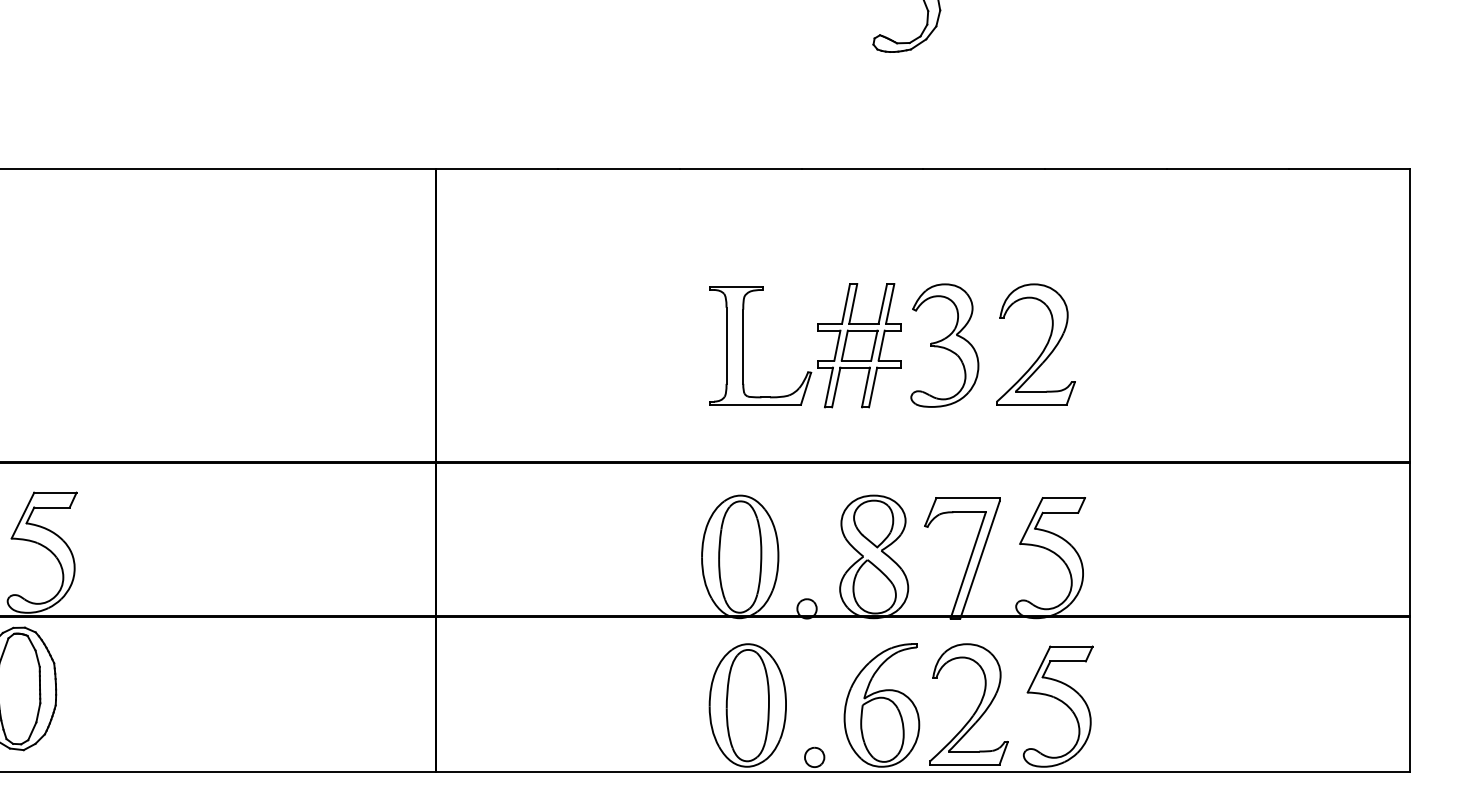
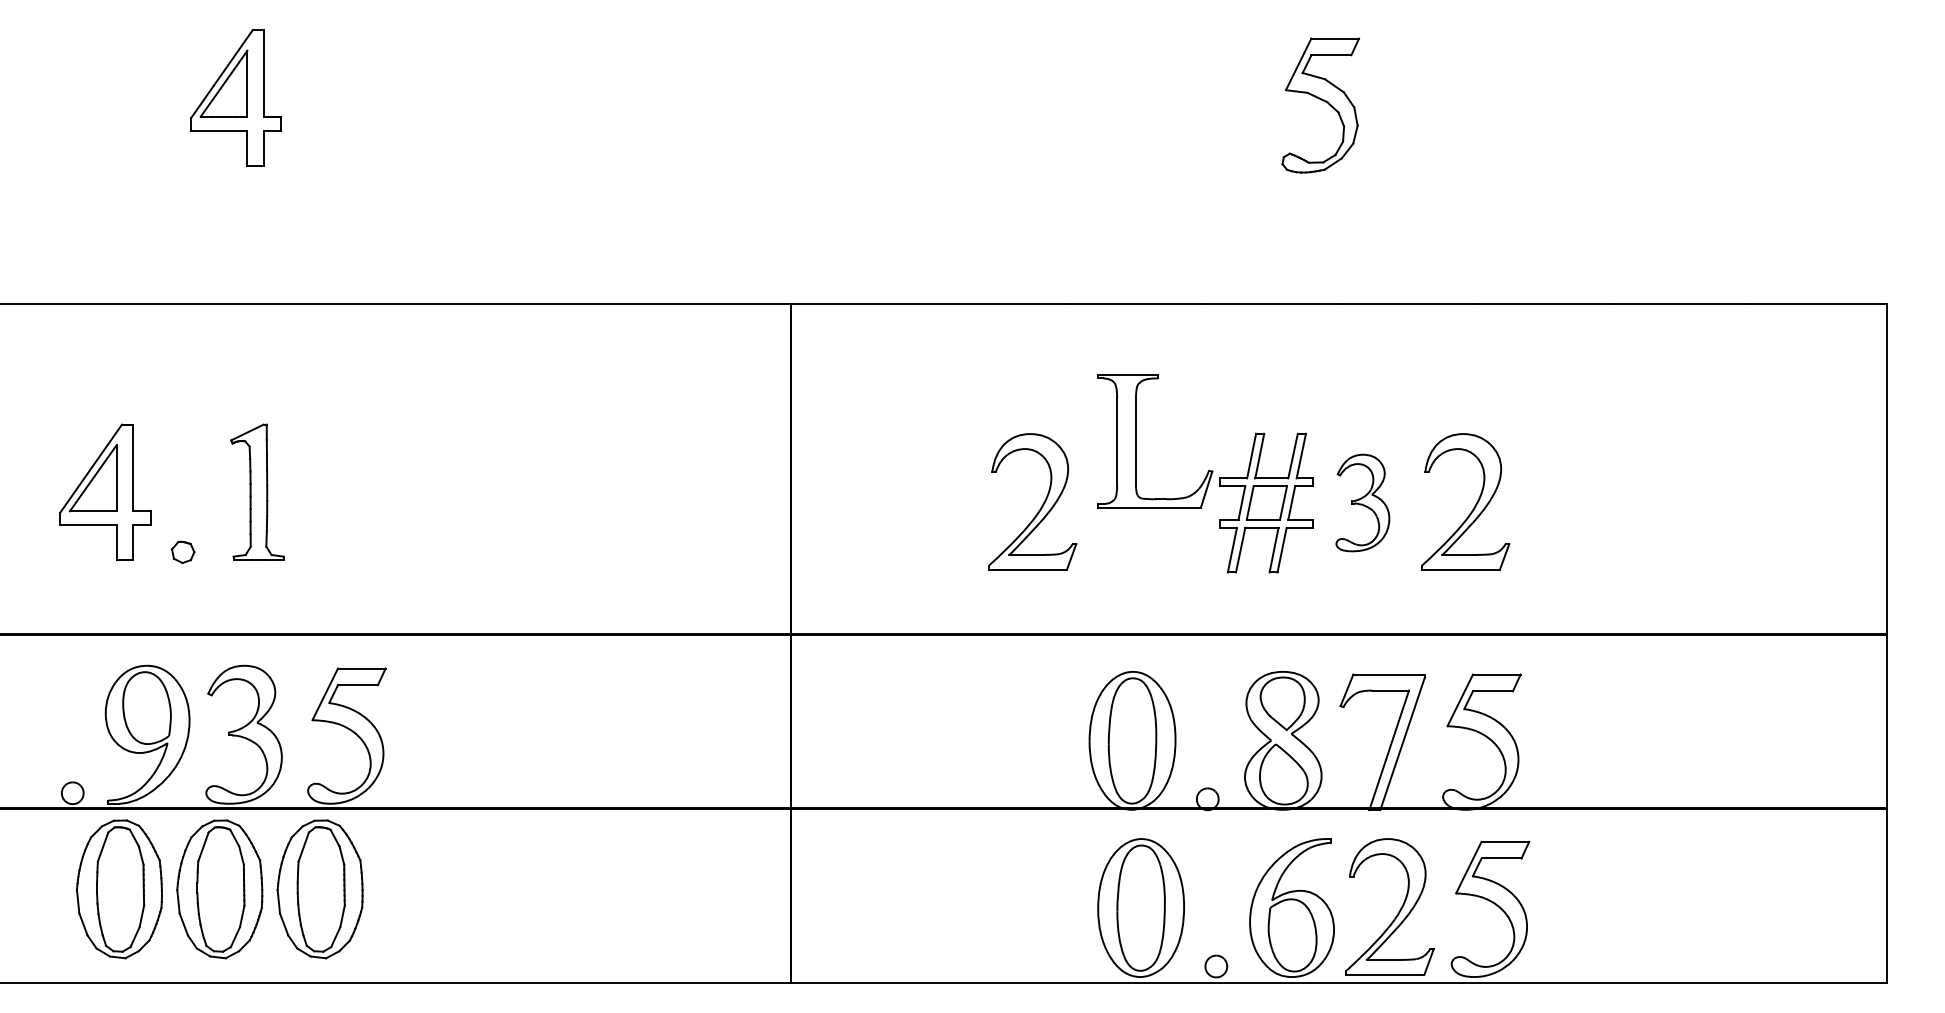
part: (944, 345) -> (1362, 502), size x0.7
part: (743, 346) -> (1136, 441), moved
part: (659, 347) -> (1041, 505), added

